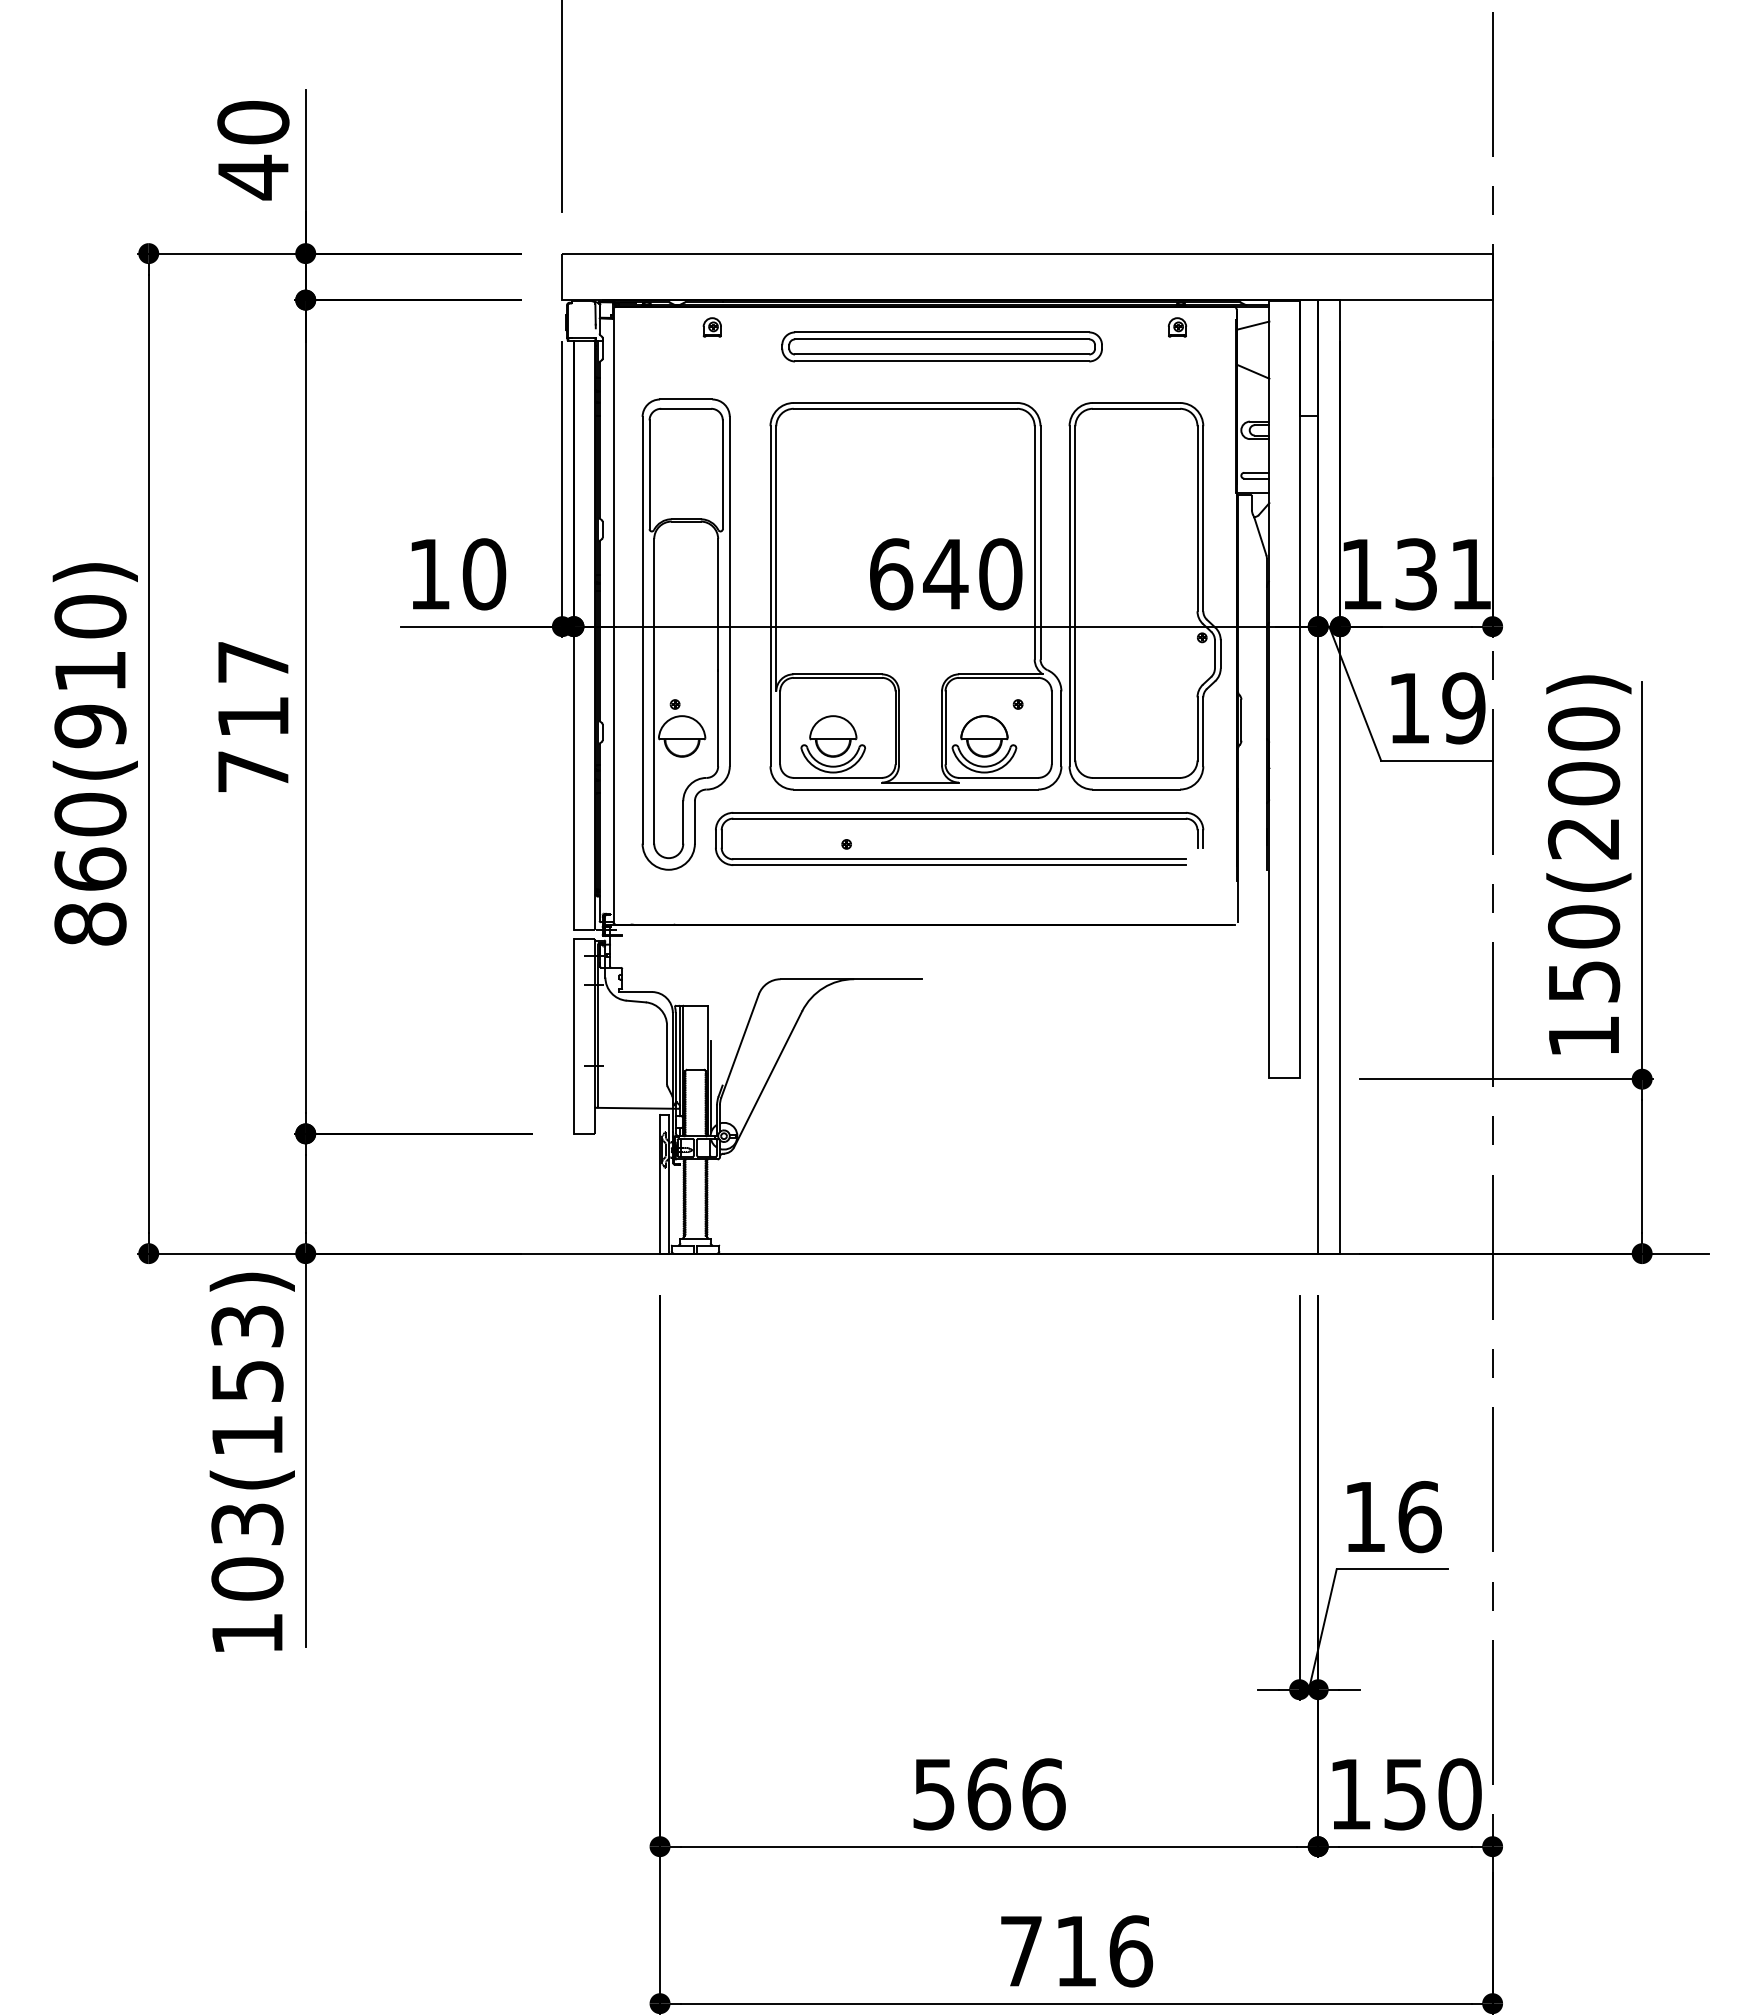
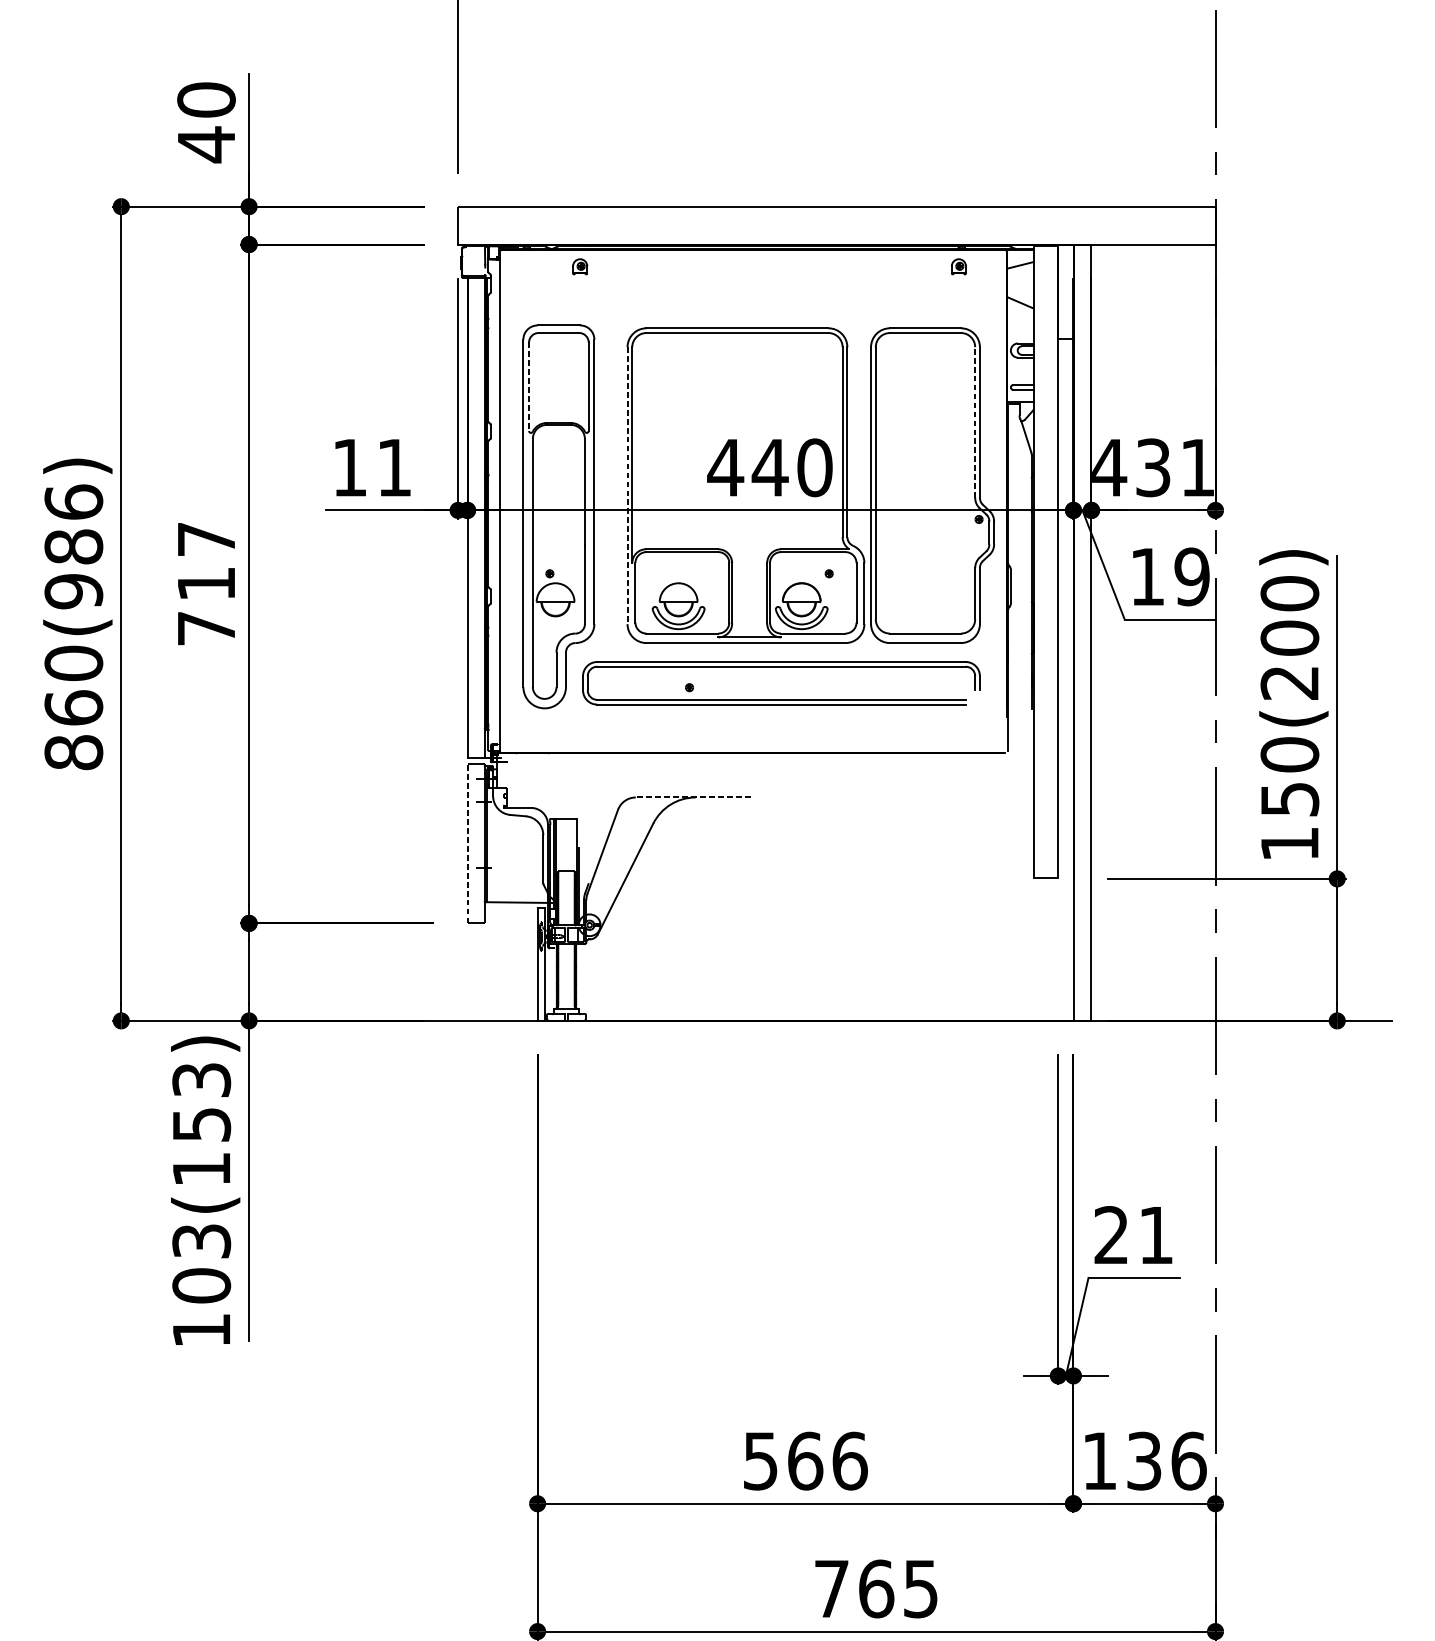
part: (941, 346) -> (766, 282), removed
line: (649, 475) -> (529, 387), solid -> dashed
line: (1197, 518) -> (975, 422), solid -> dashed
text: (484, 574) -> (394, 467), 10 -> 11
text: (890, 574) -> (725, 467), 640 -> 440
text: (1361, 574) -> (1108, 467), 131 -> 431
line: (770, 596) -> (627, 485), solid -> dashed
text: (90, 643) -> (73, 524), 860(910) -> 860(986)
line: (851, 979) -> (693, 797), solid -> dashed
line: (574, 1036) -> (467, 844), solid -> dashed
text: (1392, 1516) -> (1133, 1234), 16 -> 21
text: (1433, 1794) -> (1167, 1461), 150 -> 136
text: (1104, 1951) -> (899, 1589), 716 -> 765

